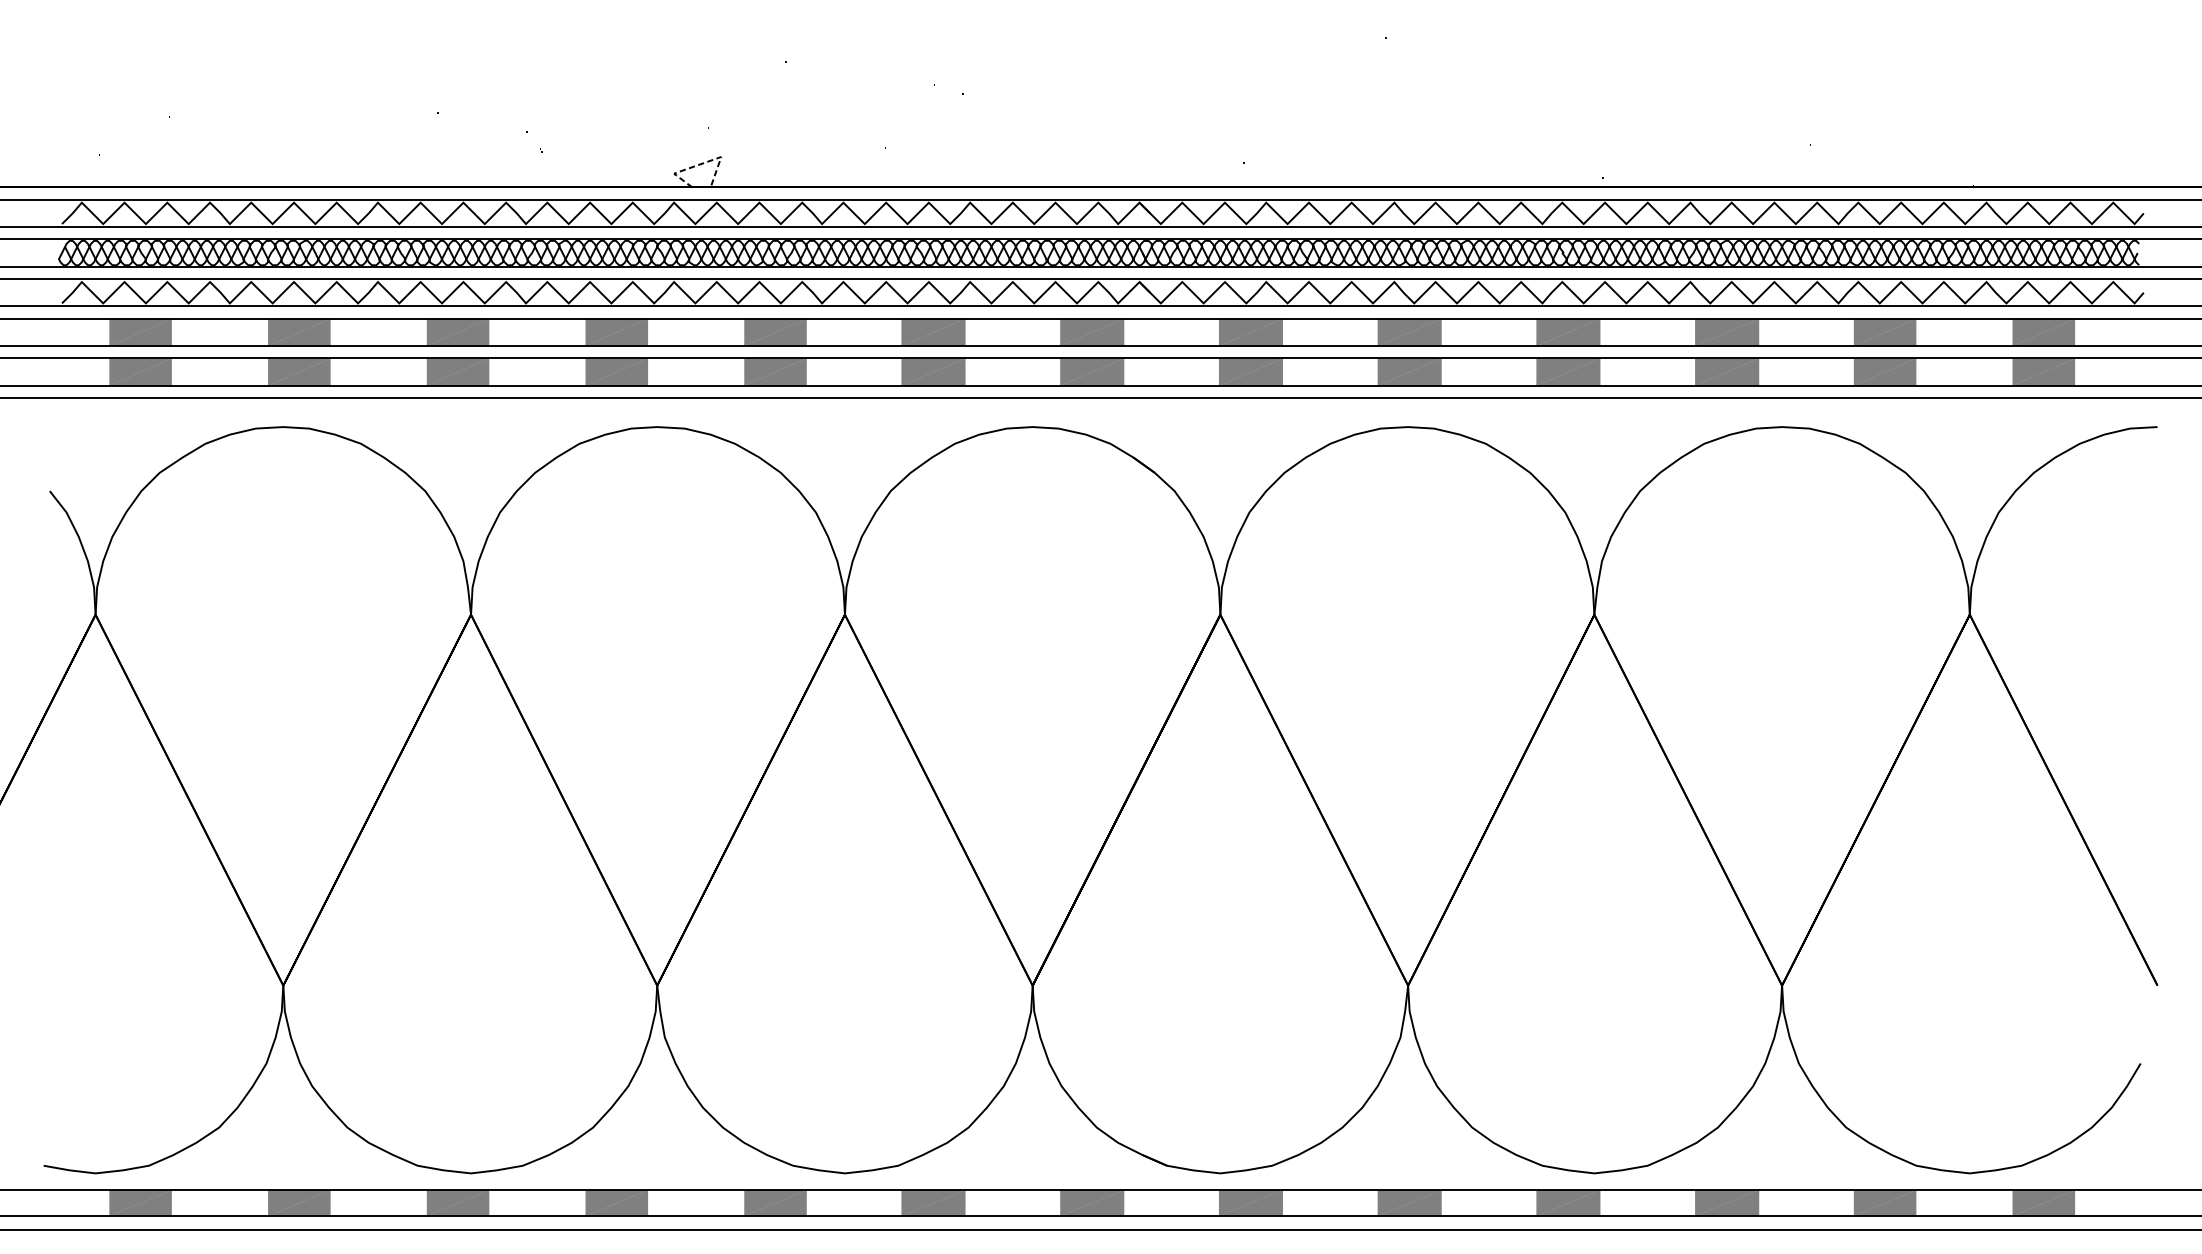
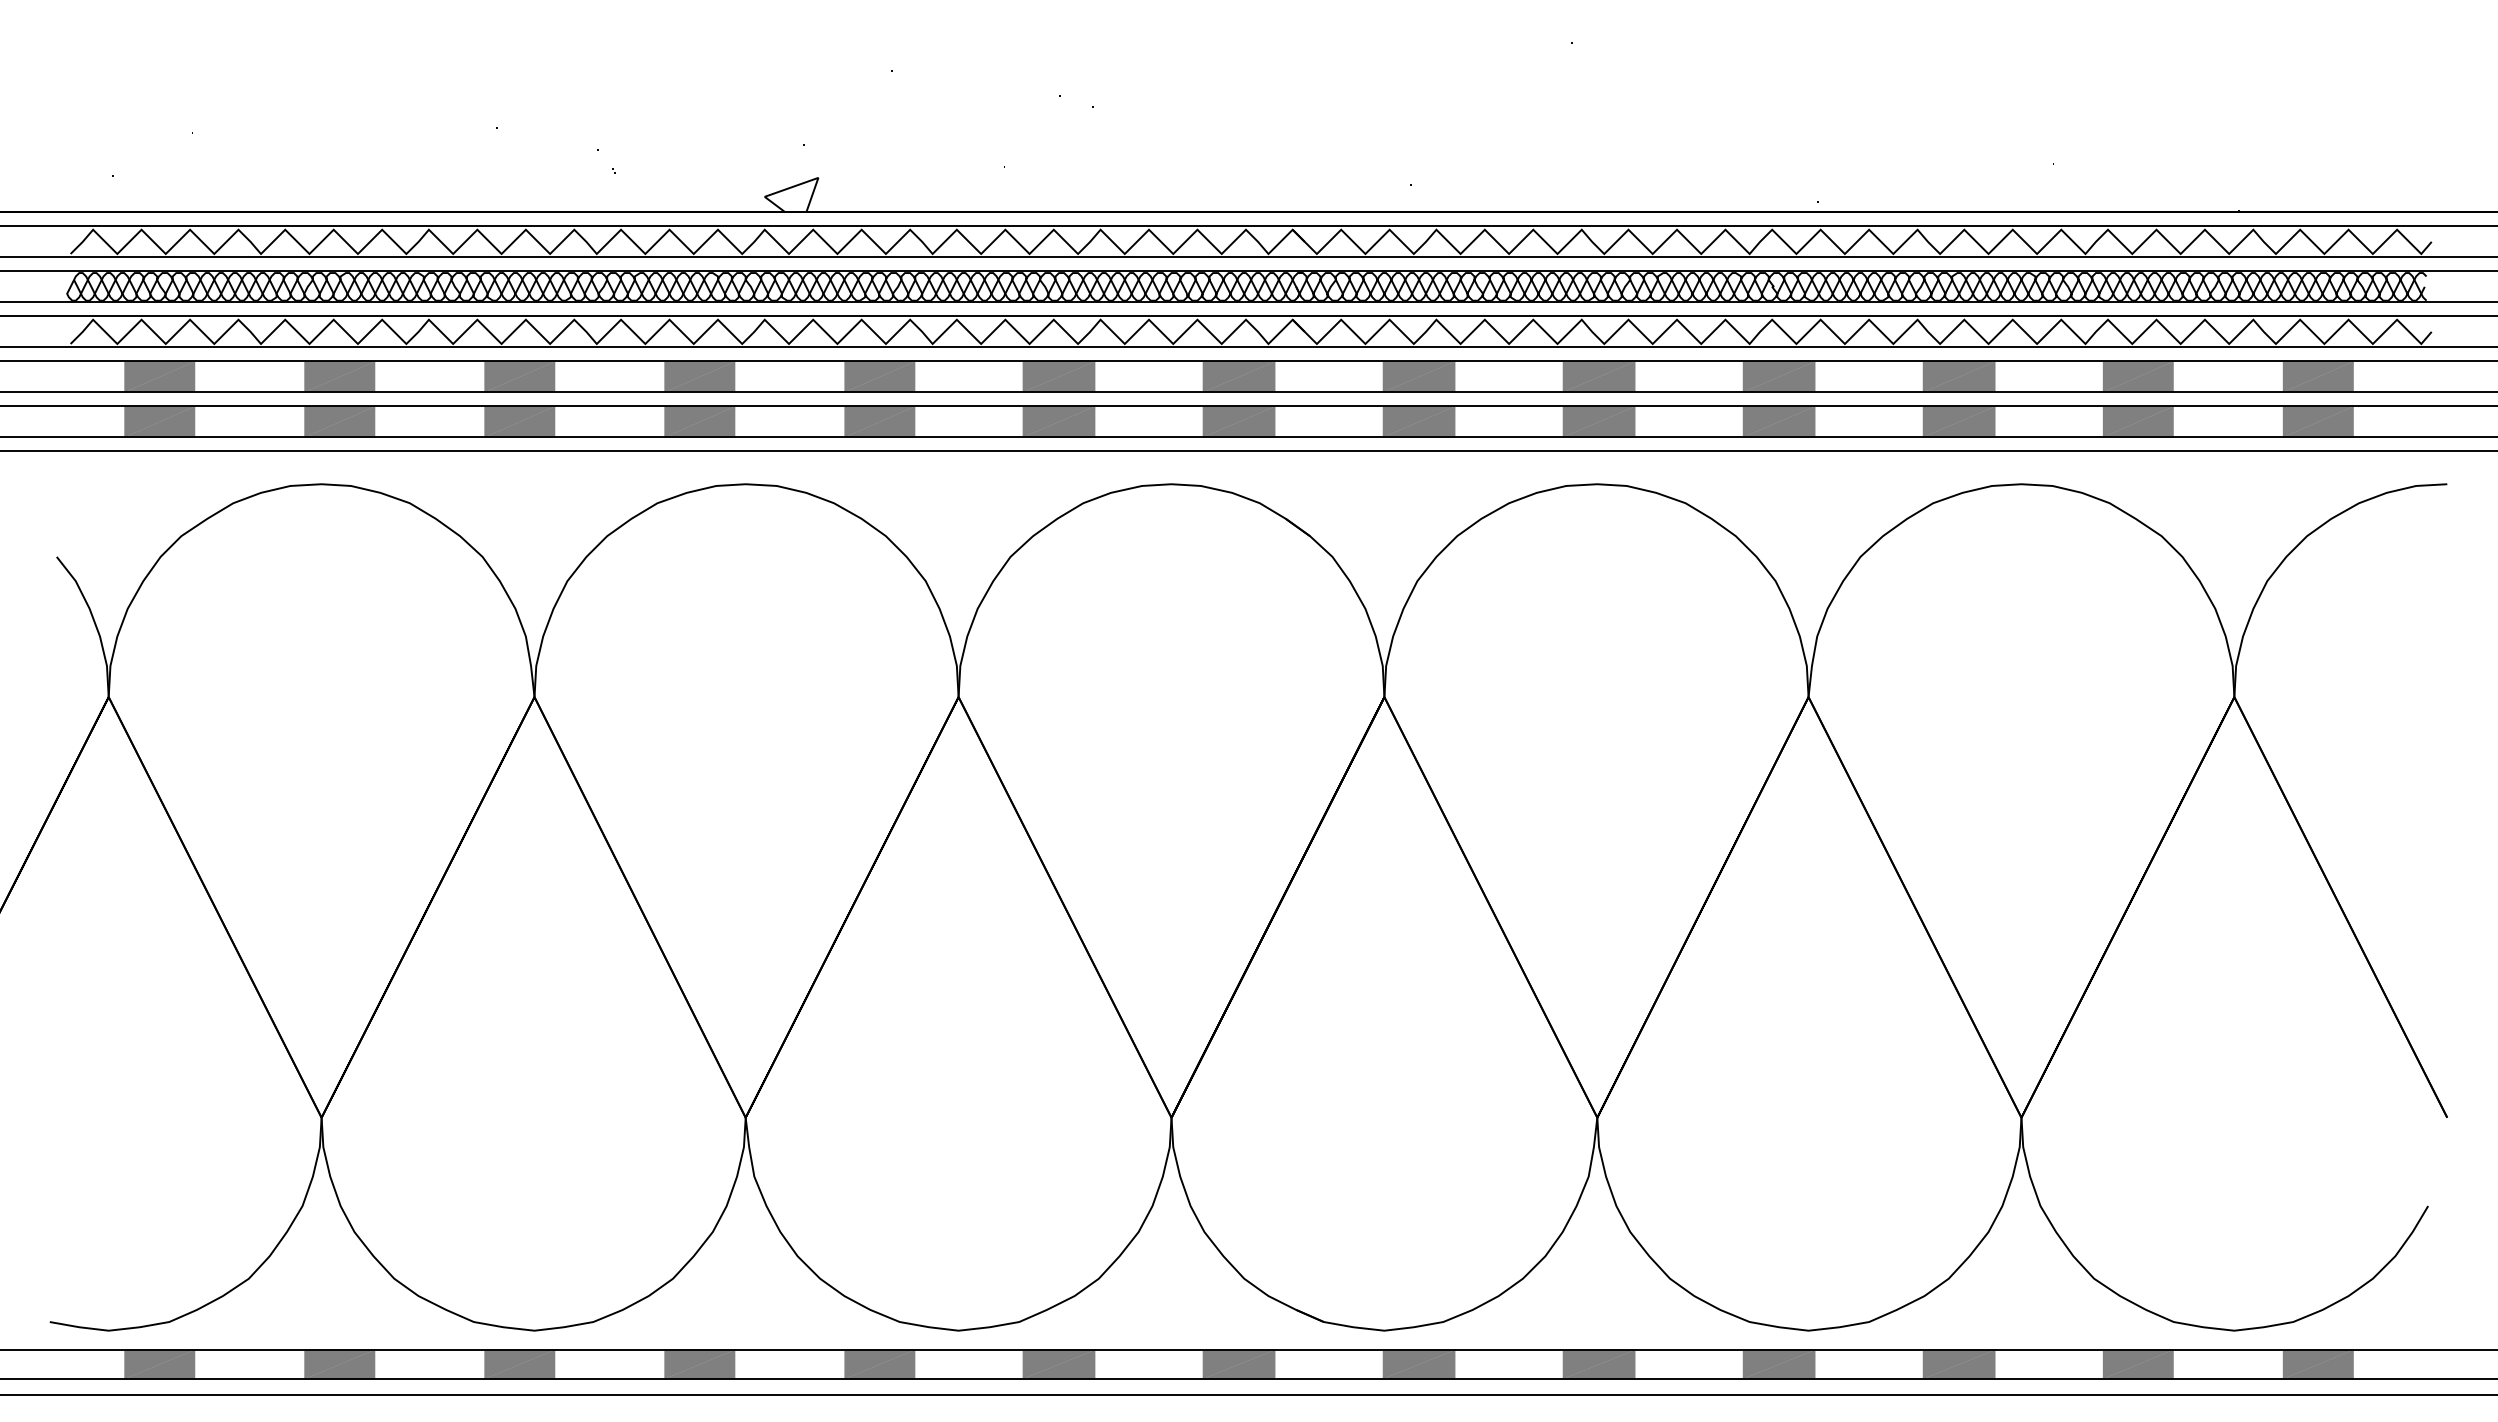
line: (702, 163) -> (796, 185), dashed -> solid

